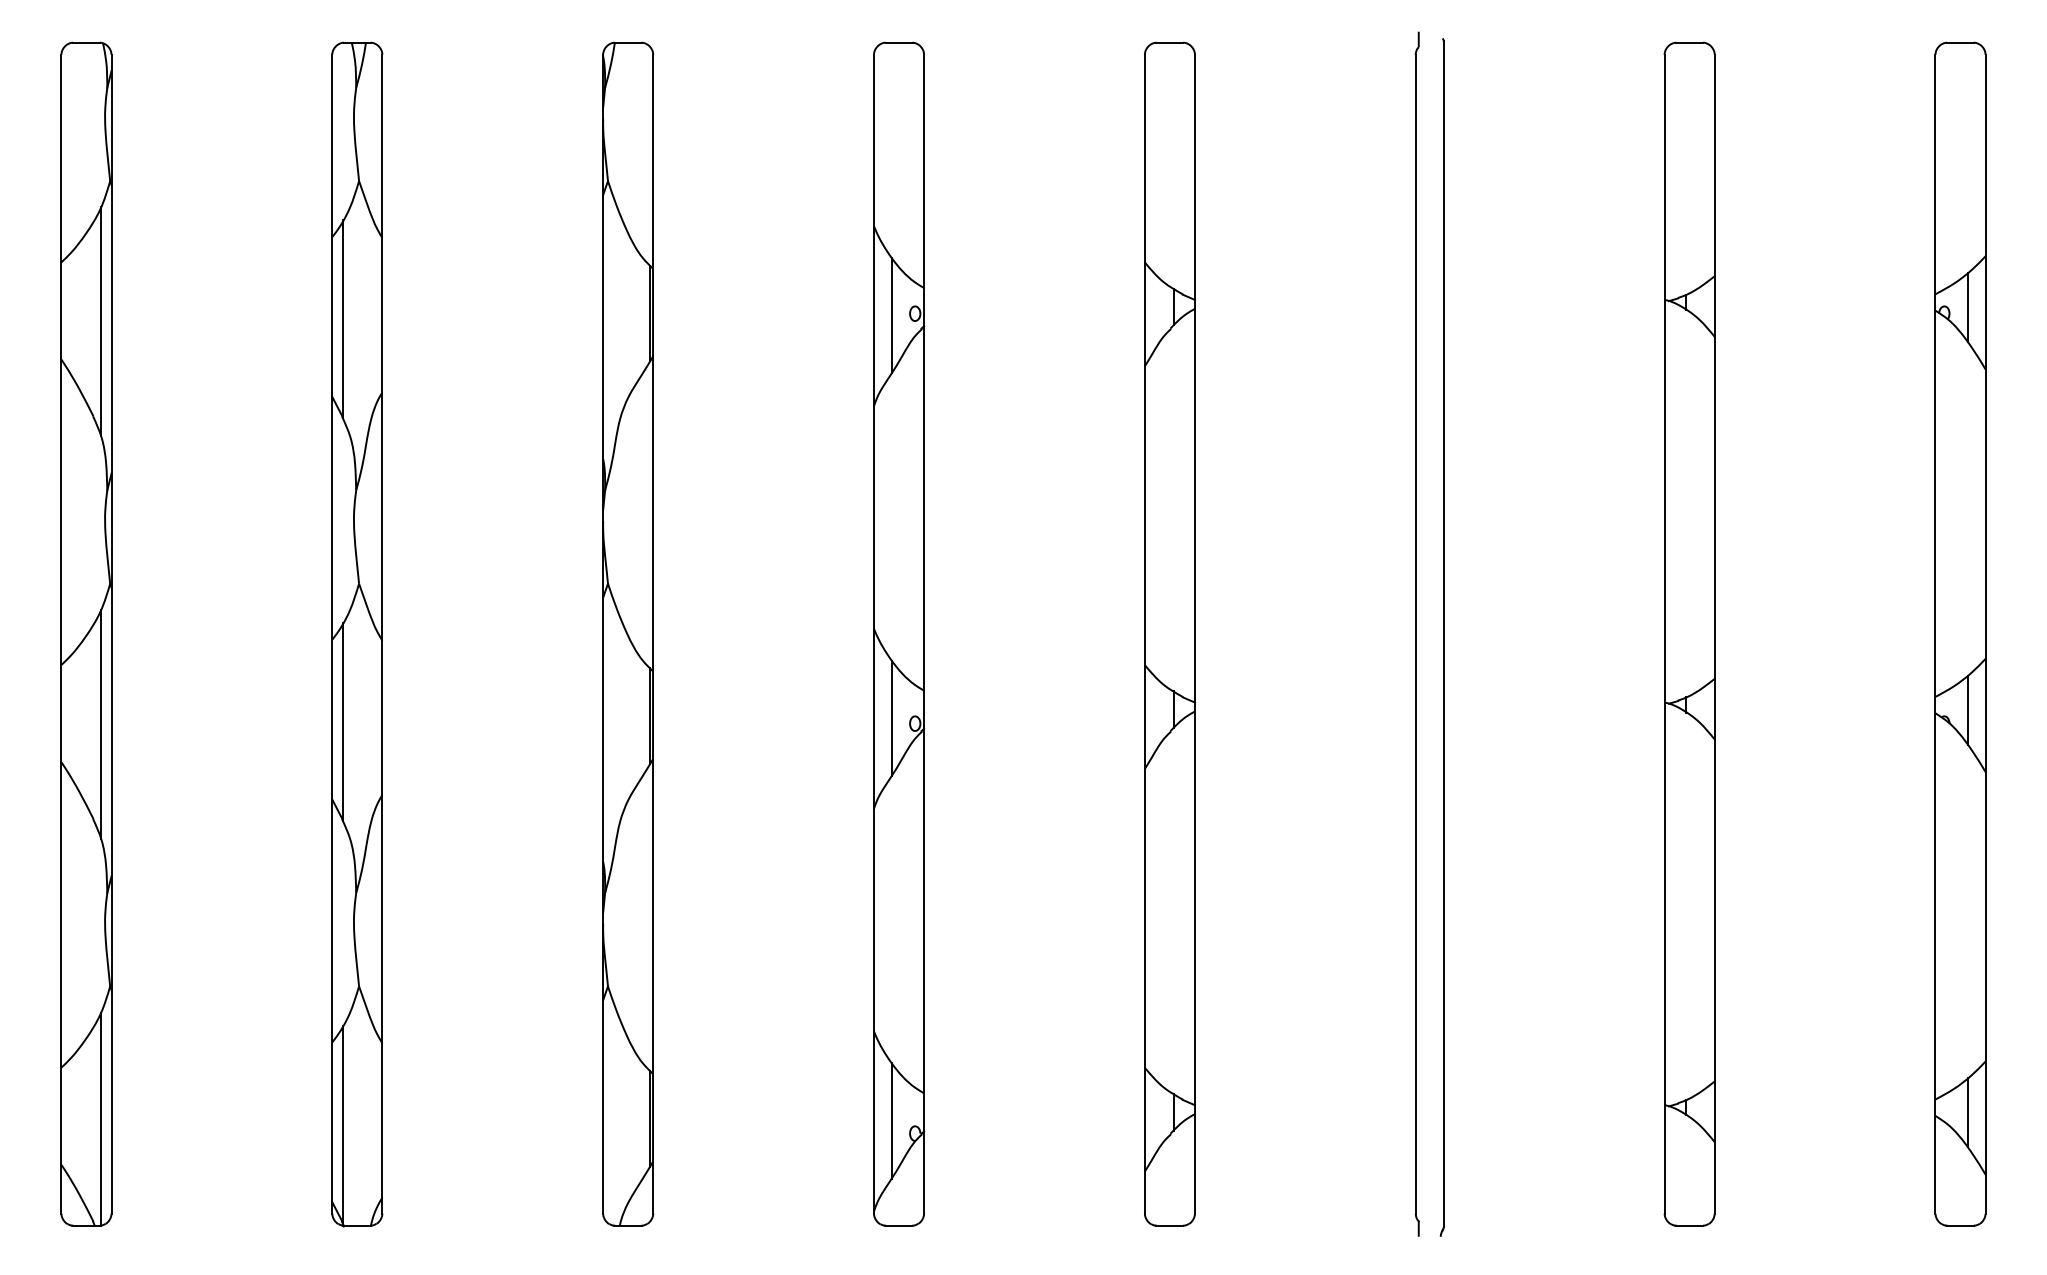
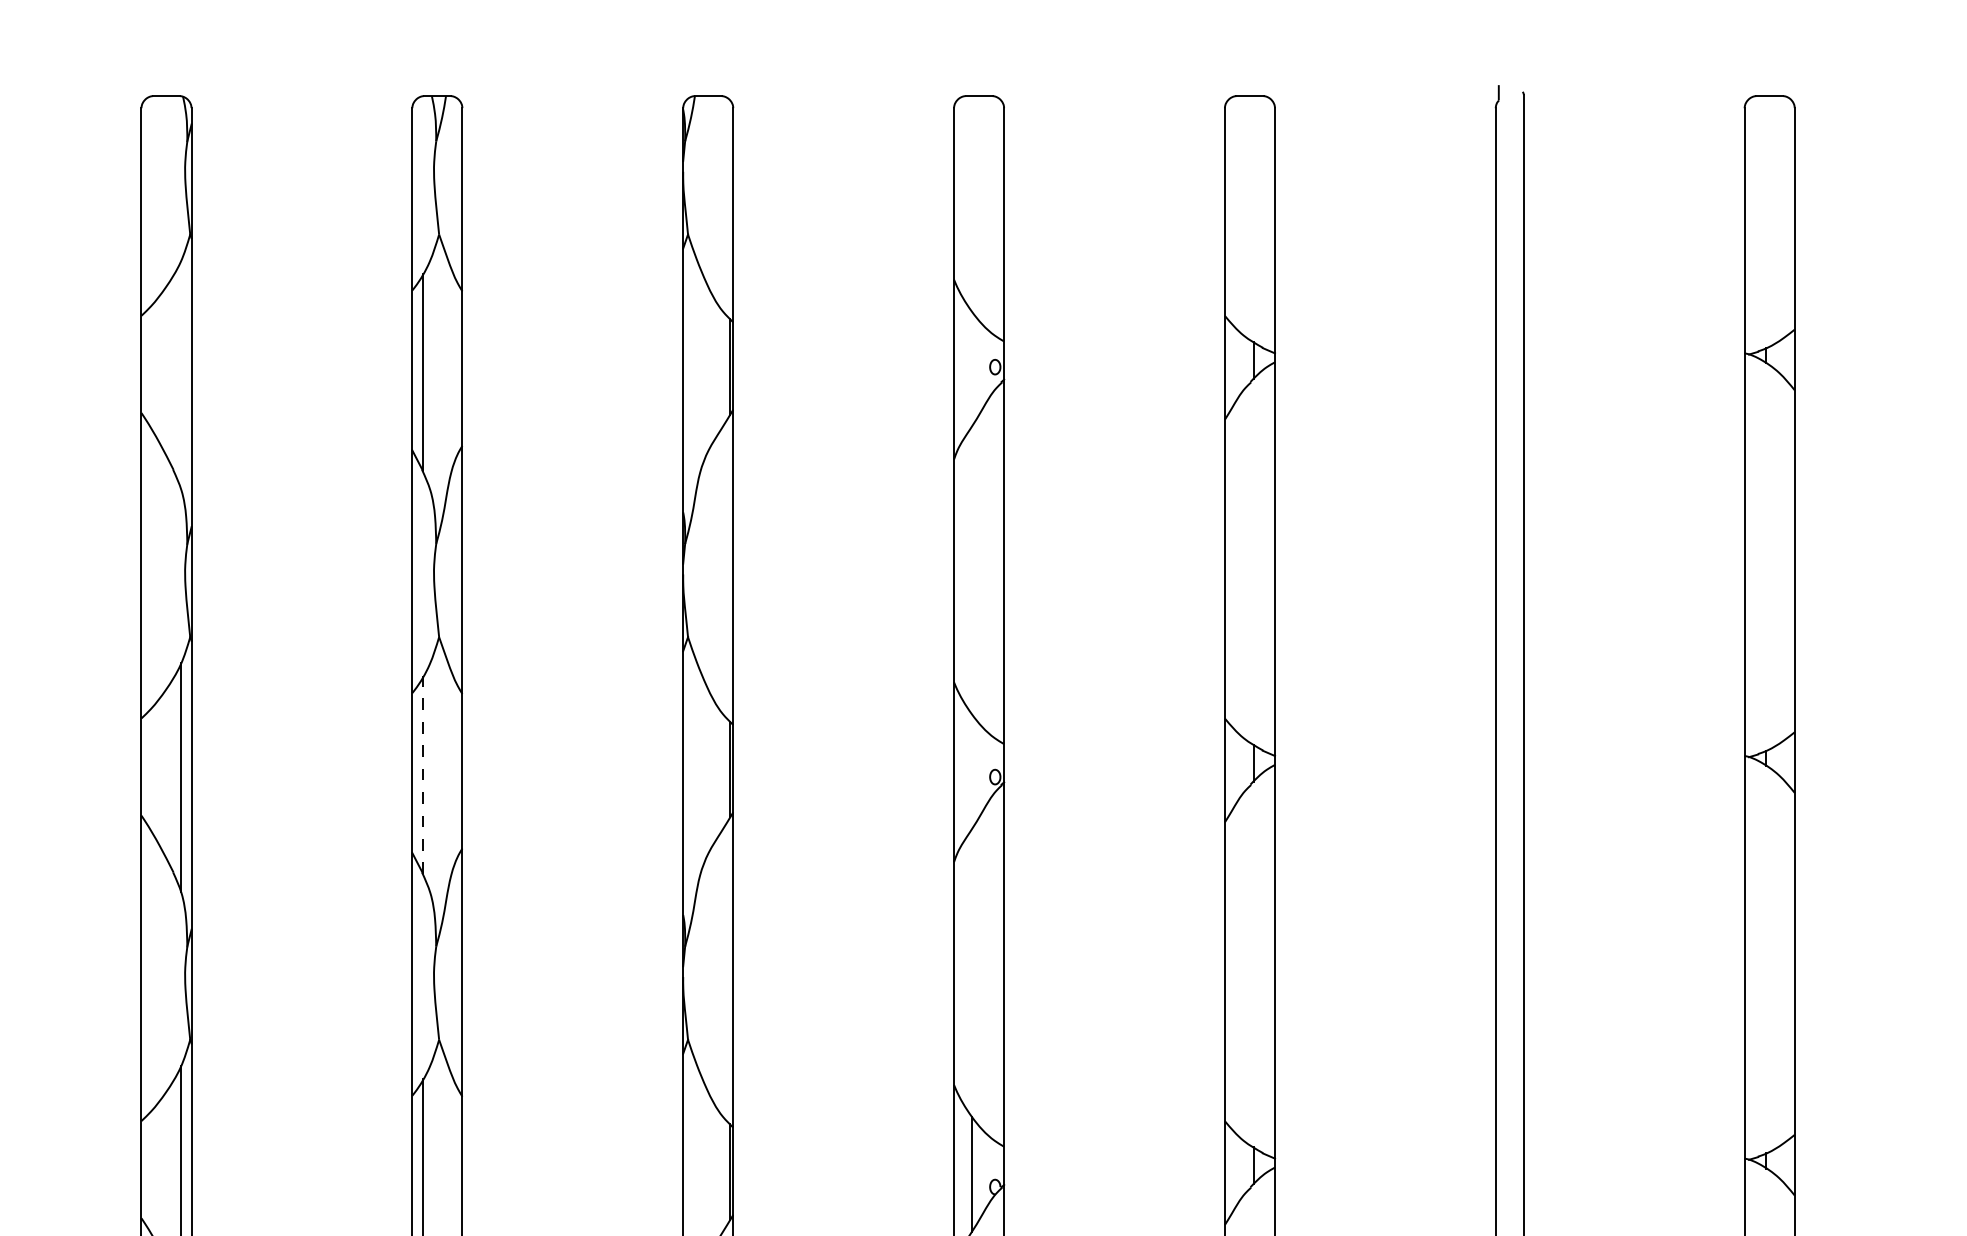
line: (891, 315) -> (971, 368), removed
line: (101, 321) -> (181, 374), removed
line: (891, 717) -> (971, 770), removed
line: (342, 721) -> (422, 774), solid -> dashed

